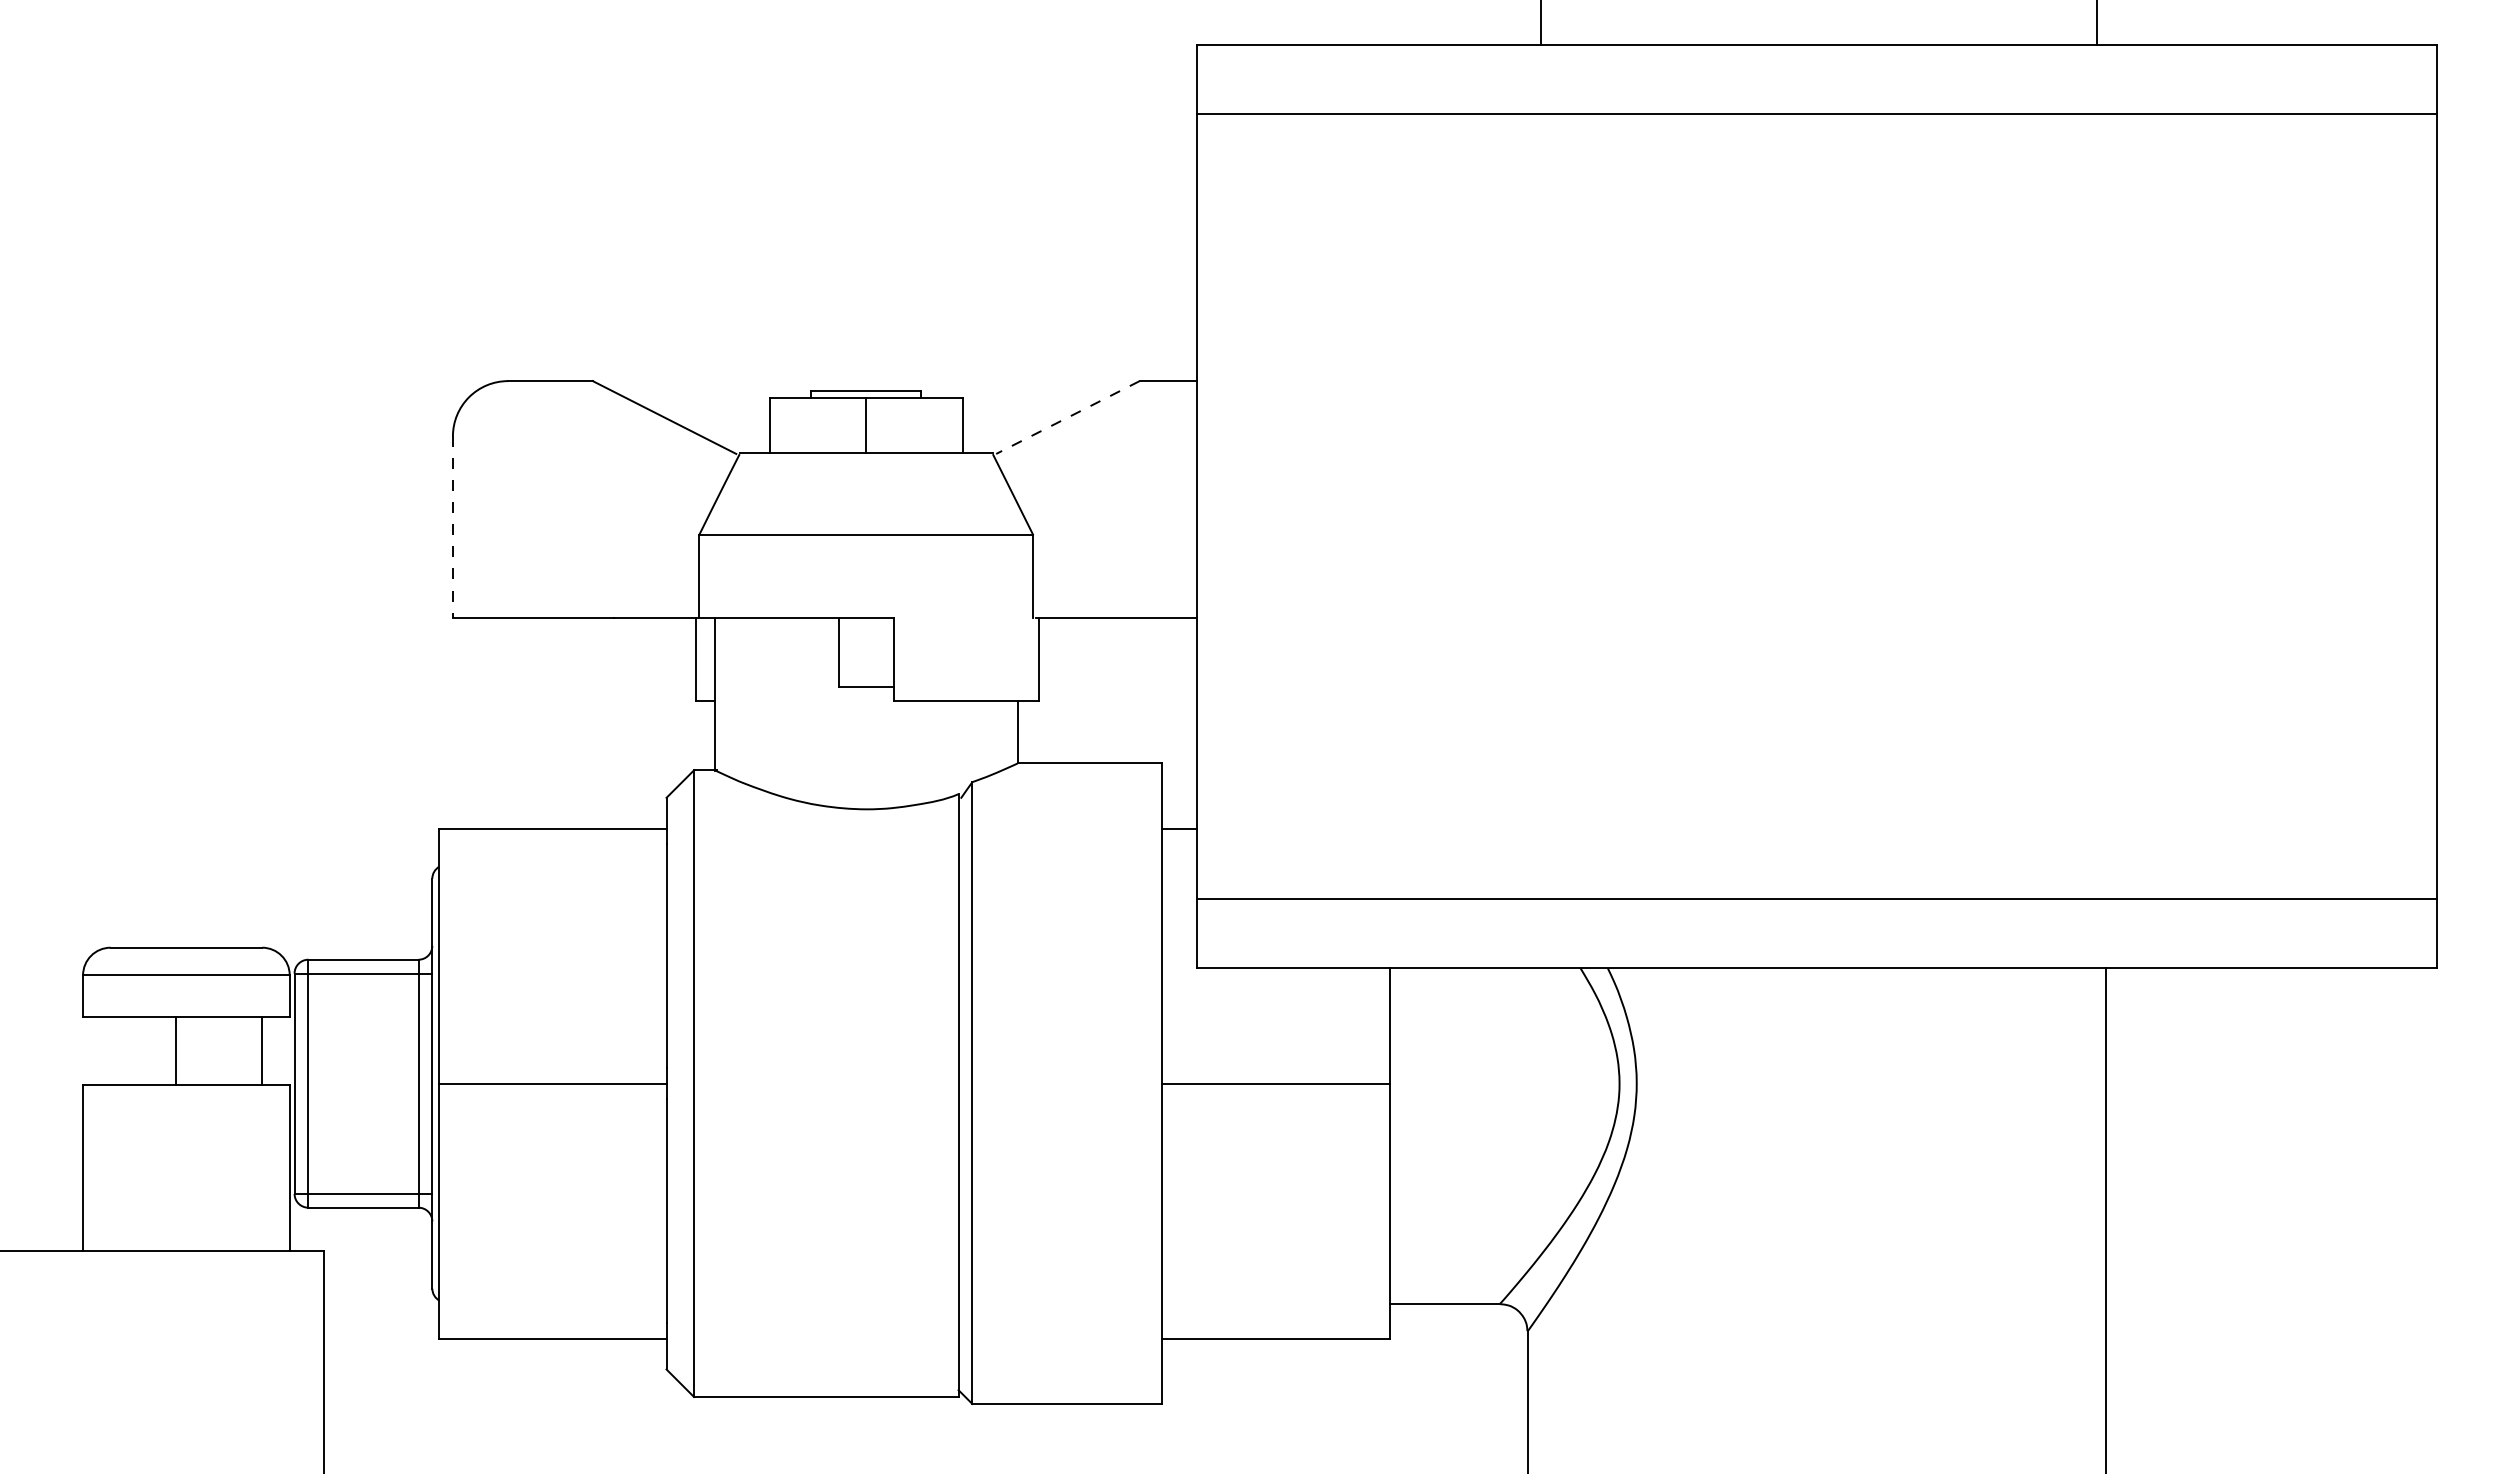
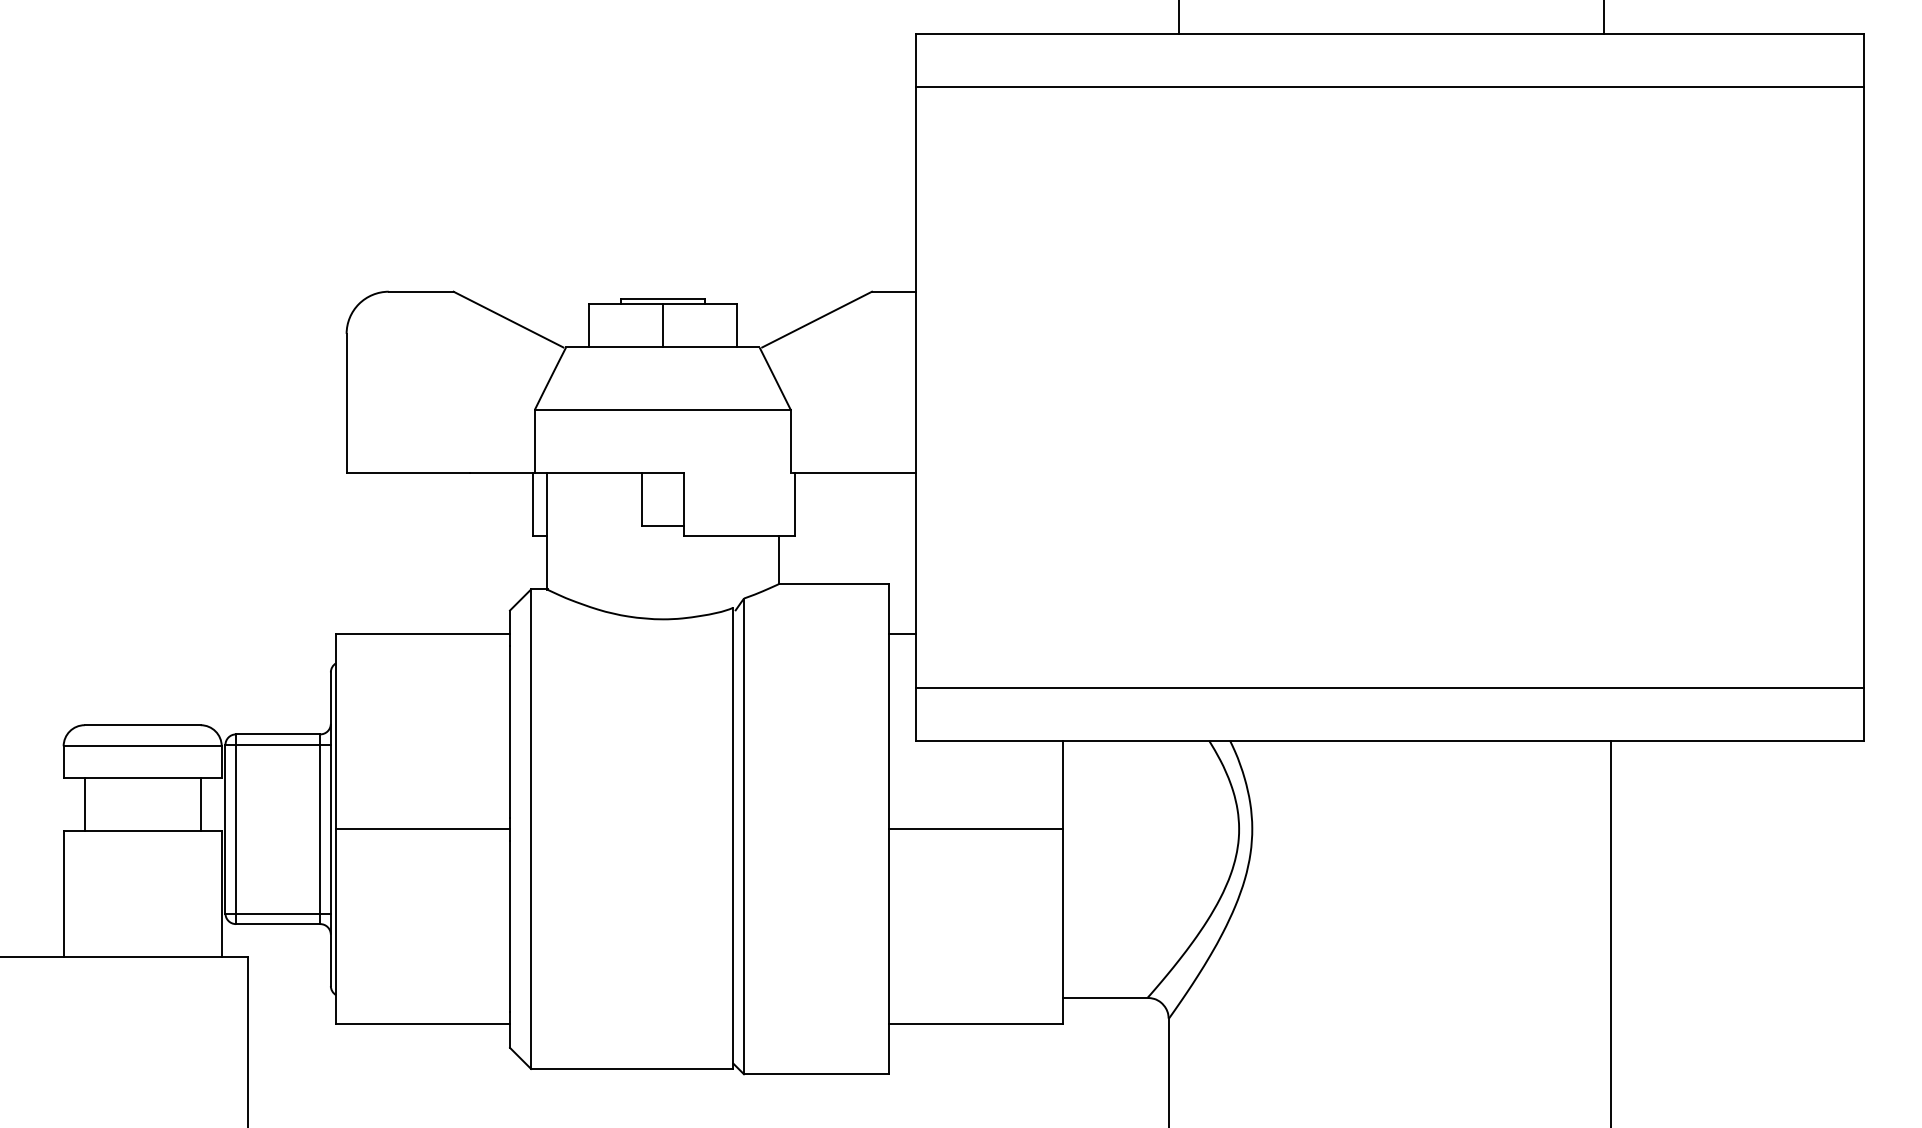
line: (1068, 417) -> (817, 319), dashed -> solid
line: (452, 527) -> (346, 403), dashed -> solid
line: (175, 1050) -> (84, 803), moved

